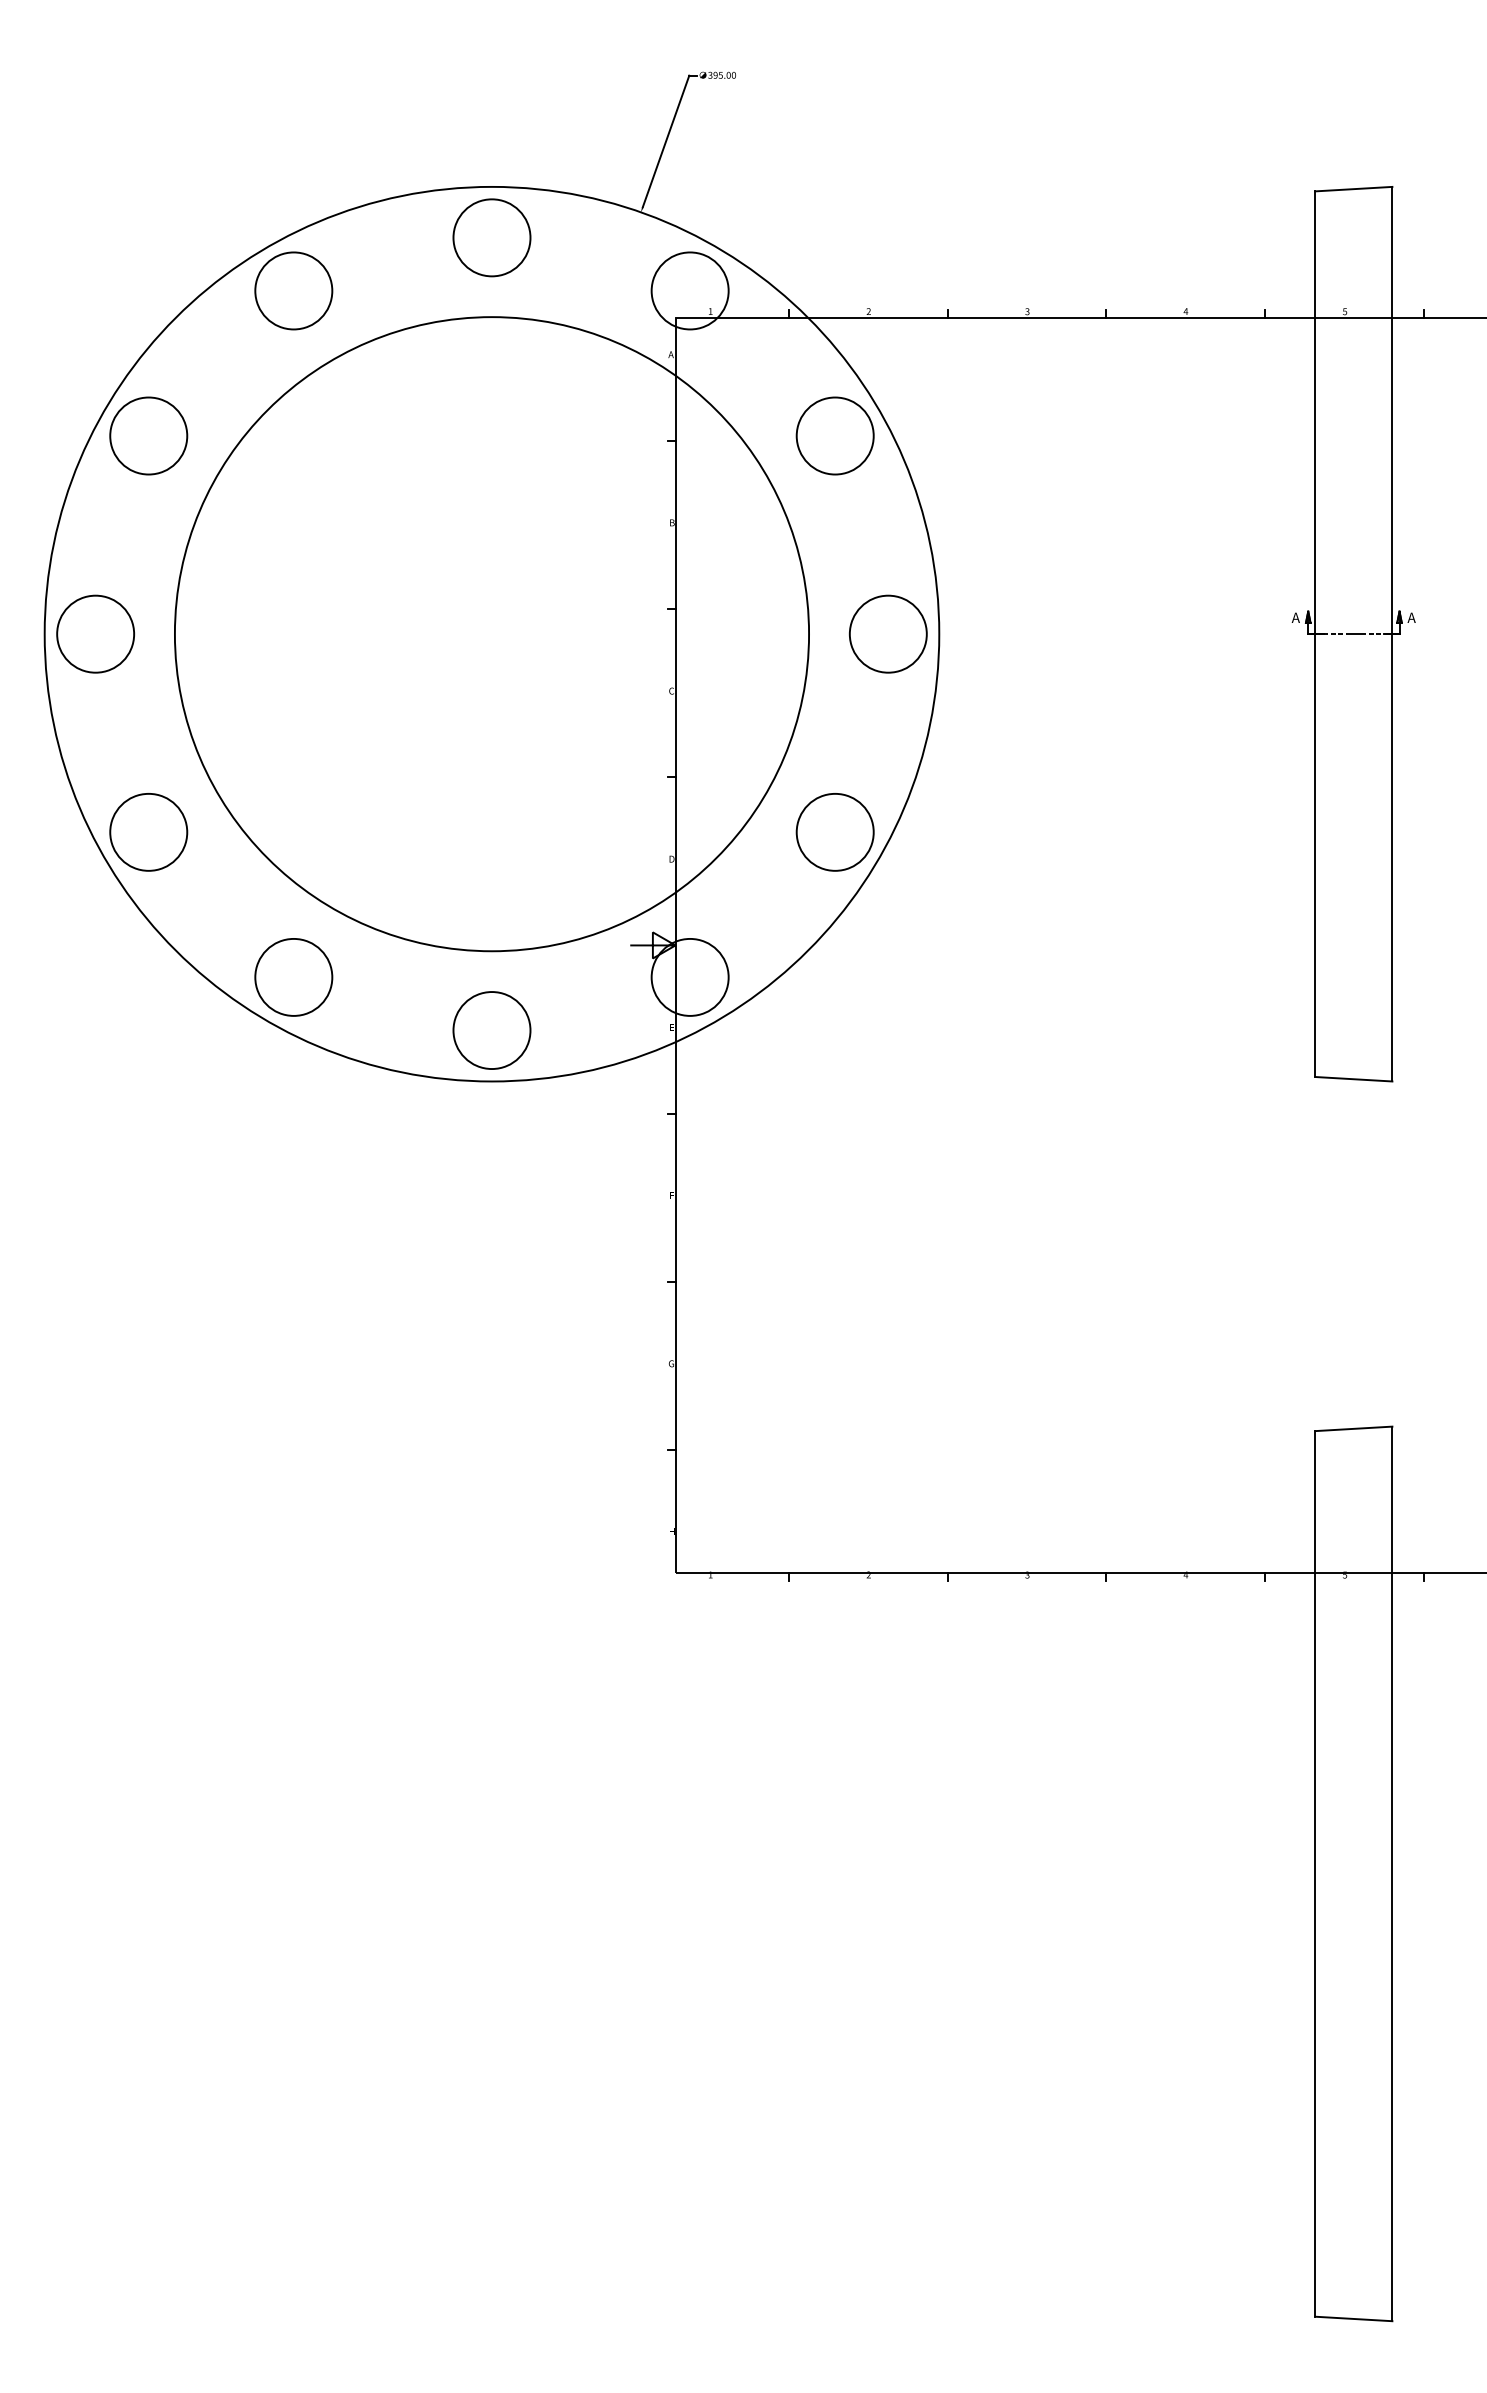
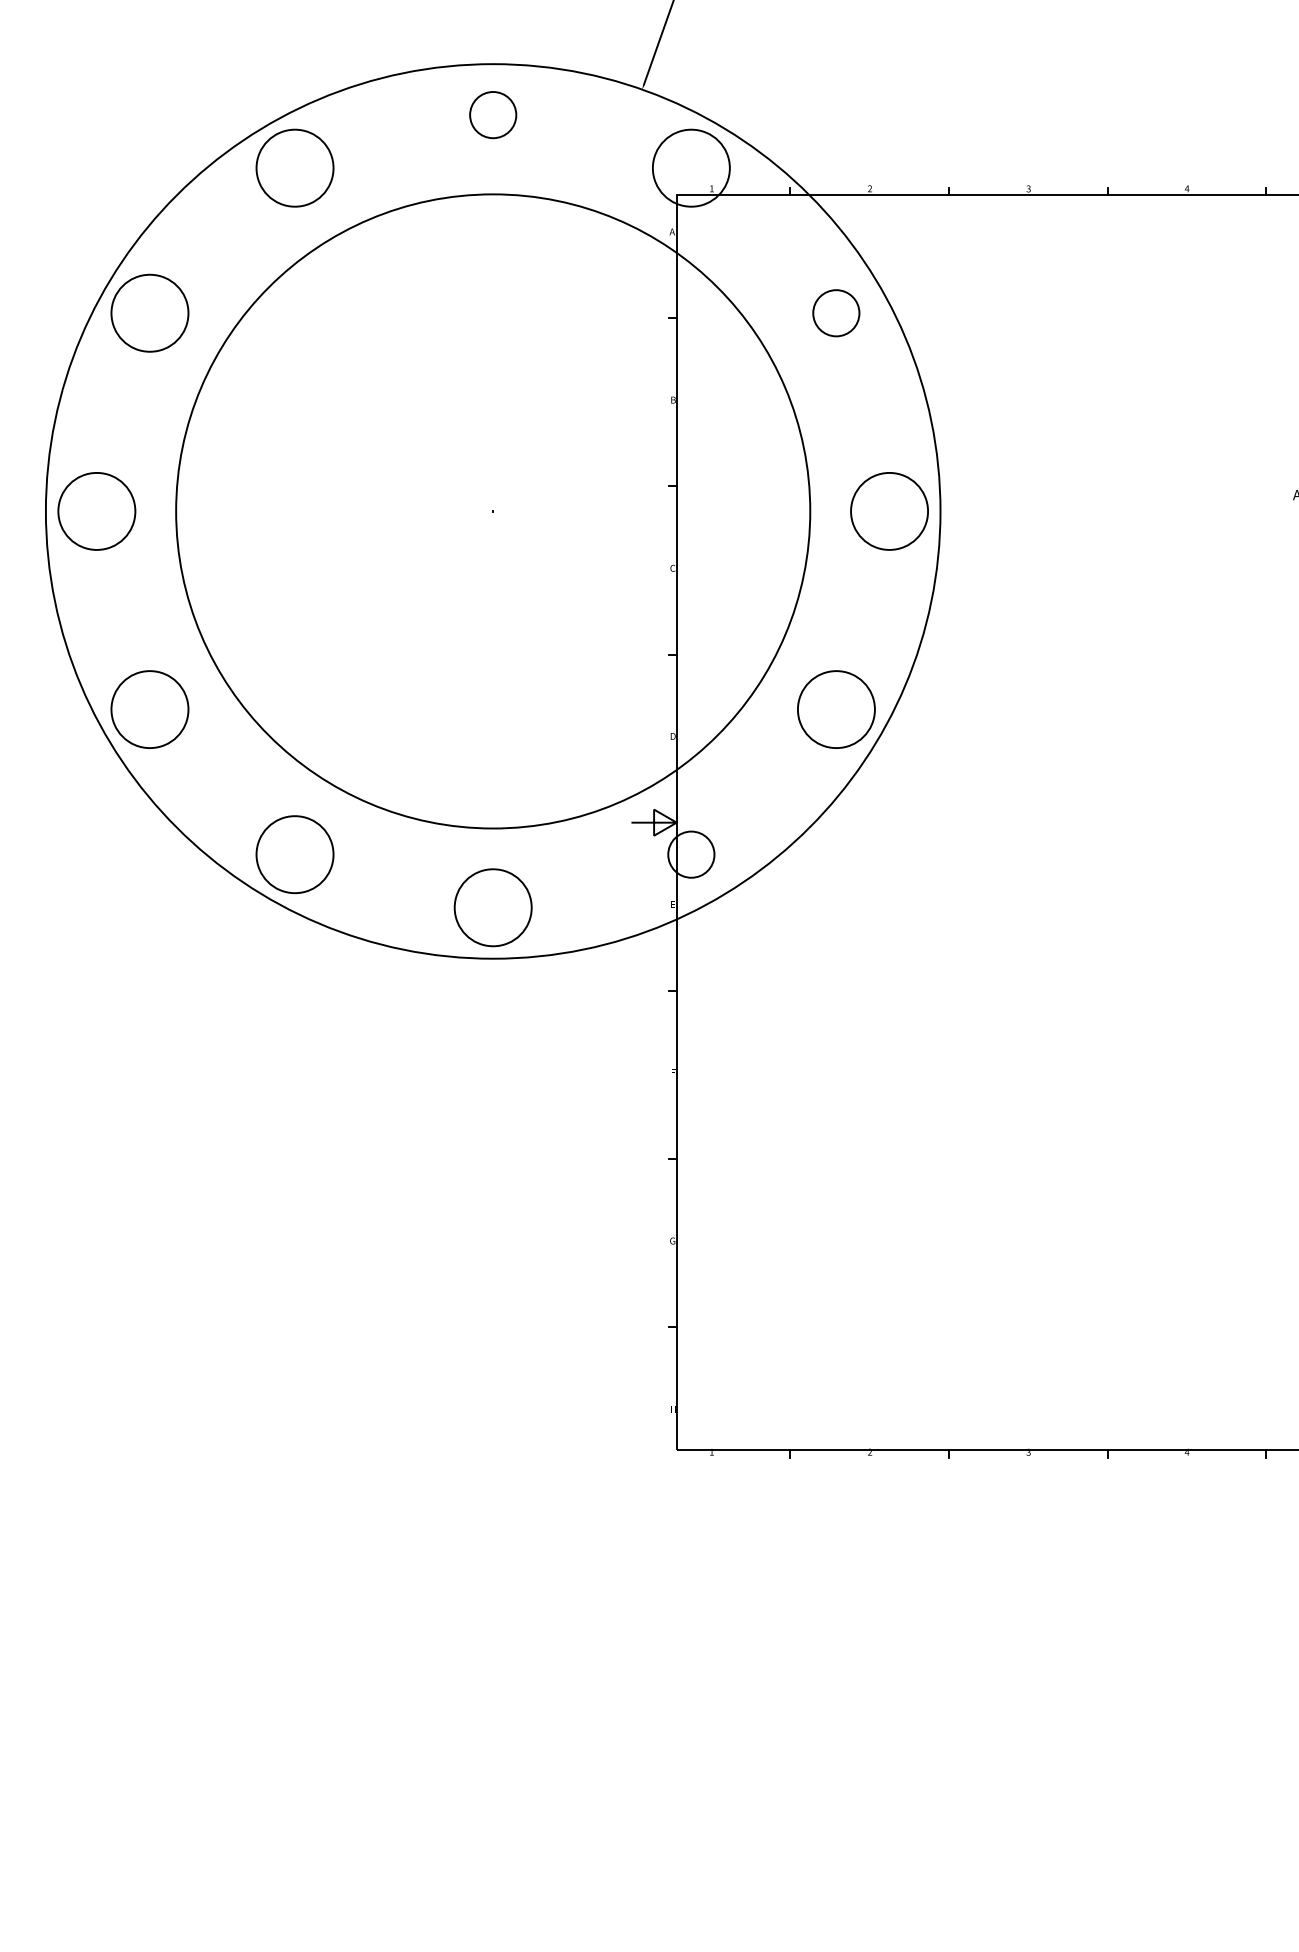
circle: (491, 237) -> (492, 114), size x0.6
circle: (834, 435) -> (835, 312), size x0.6
circle: (689, 976) -> (690, 853), size x0.6

